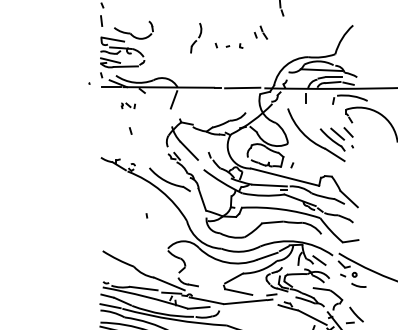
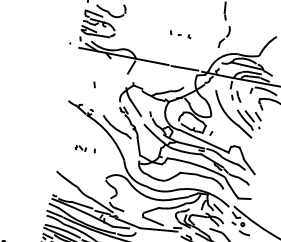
part: (260, 32) -> (236, 96), moved
part: (196, 37) -> (224, 36), moved
part: (127, 105) -> (80, 147), moved

